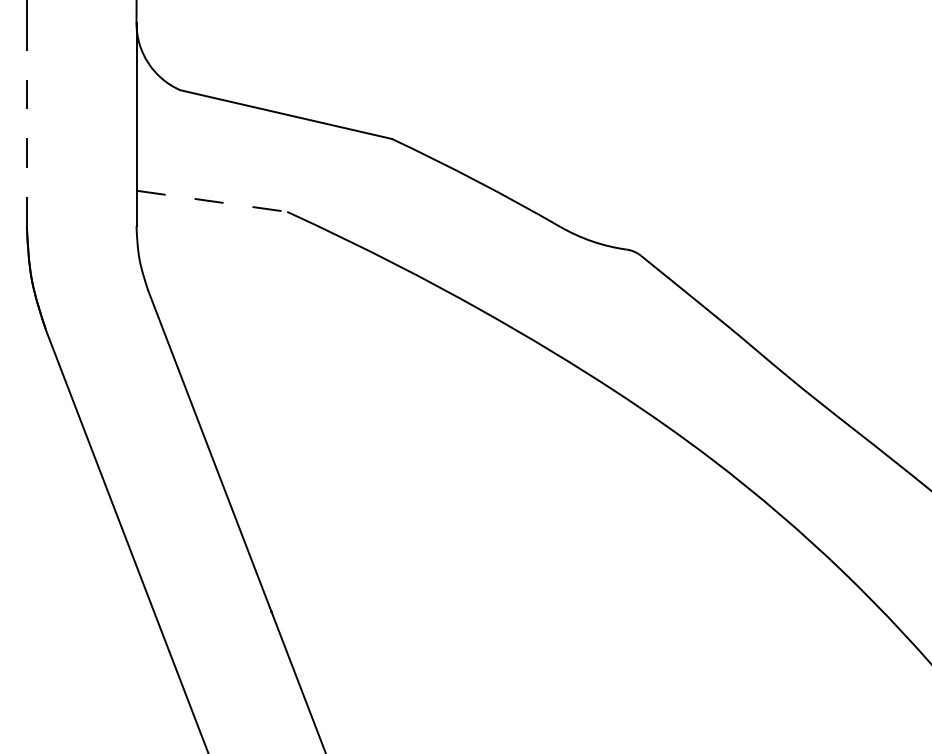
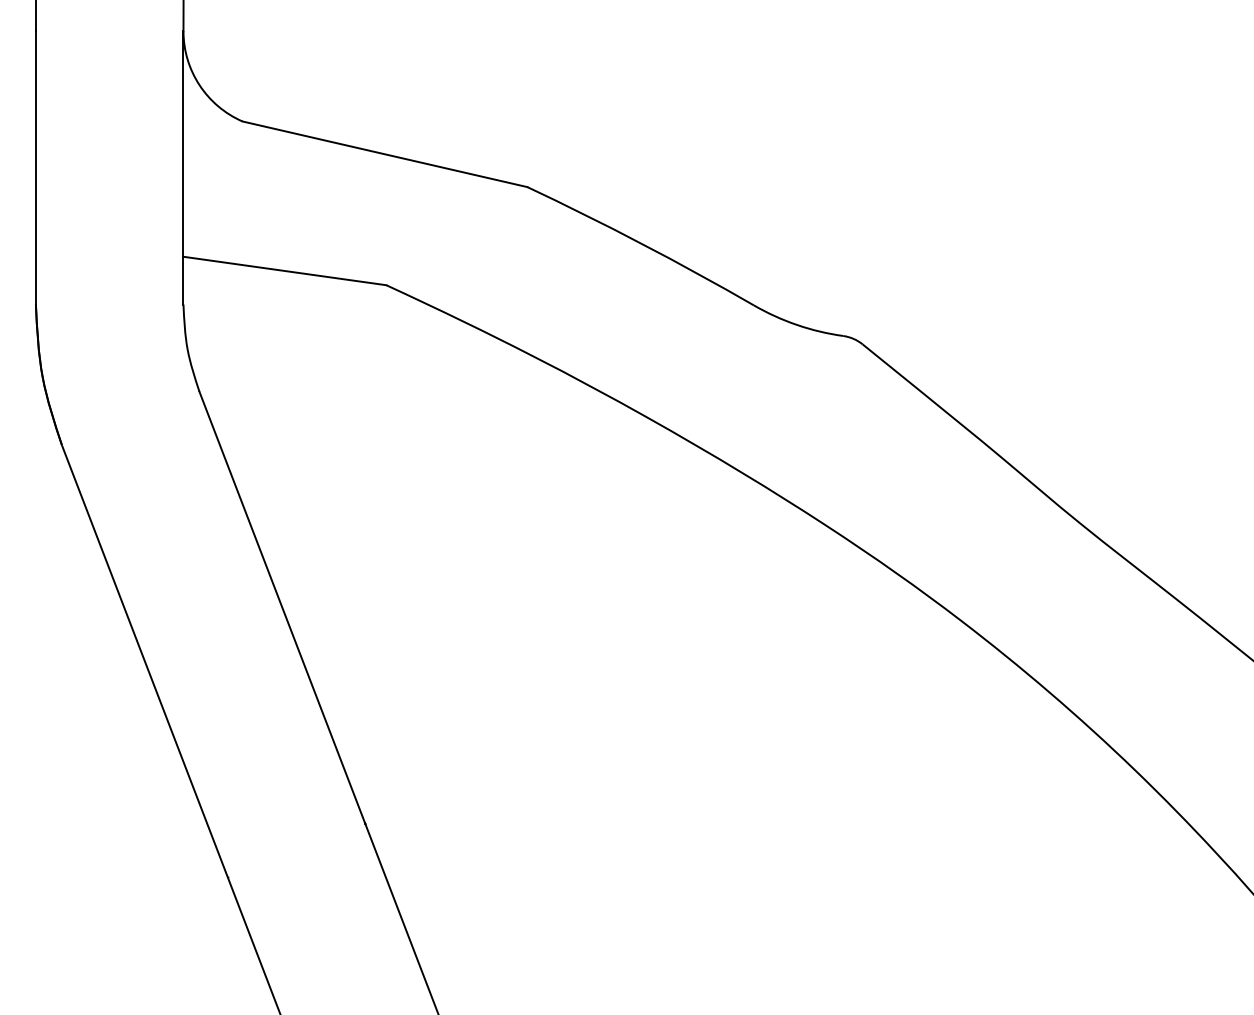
line: (26, 124) -> (35, 167), dashed -> solid
line: (212, 201) -> (285, 271), dashed -> solid

